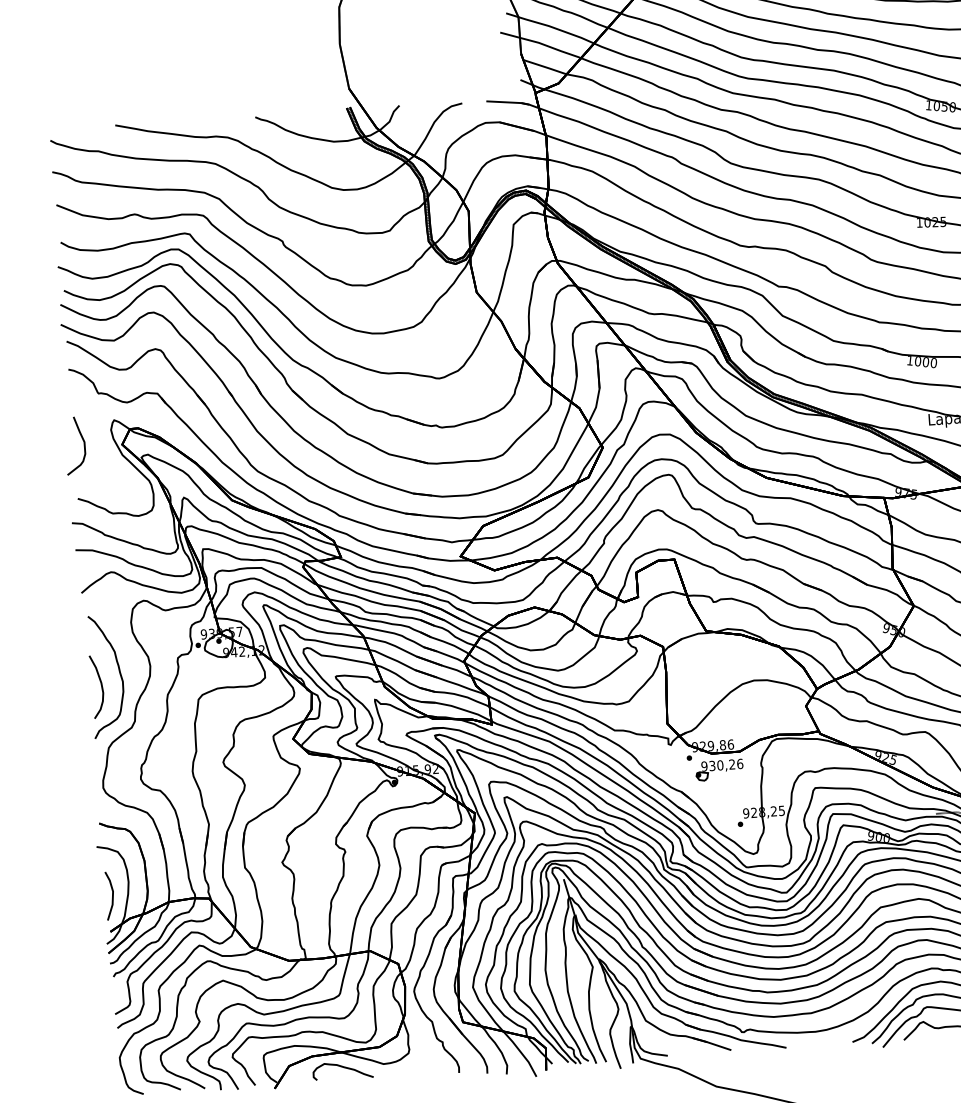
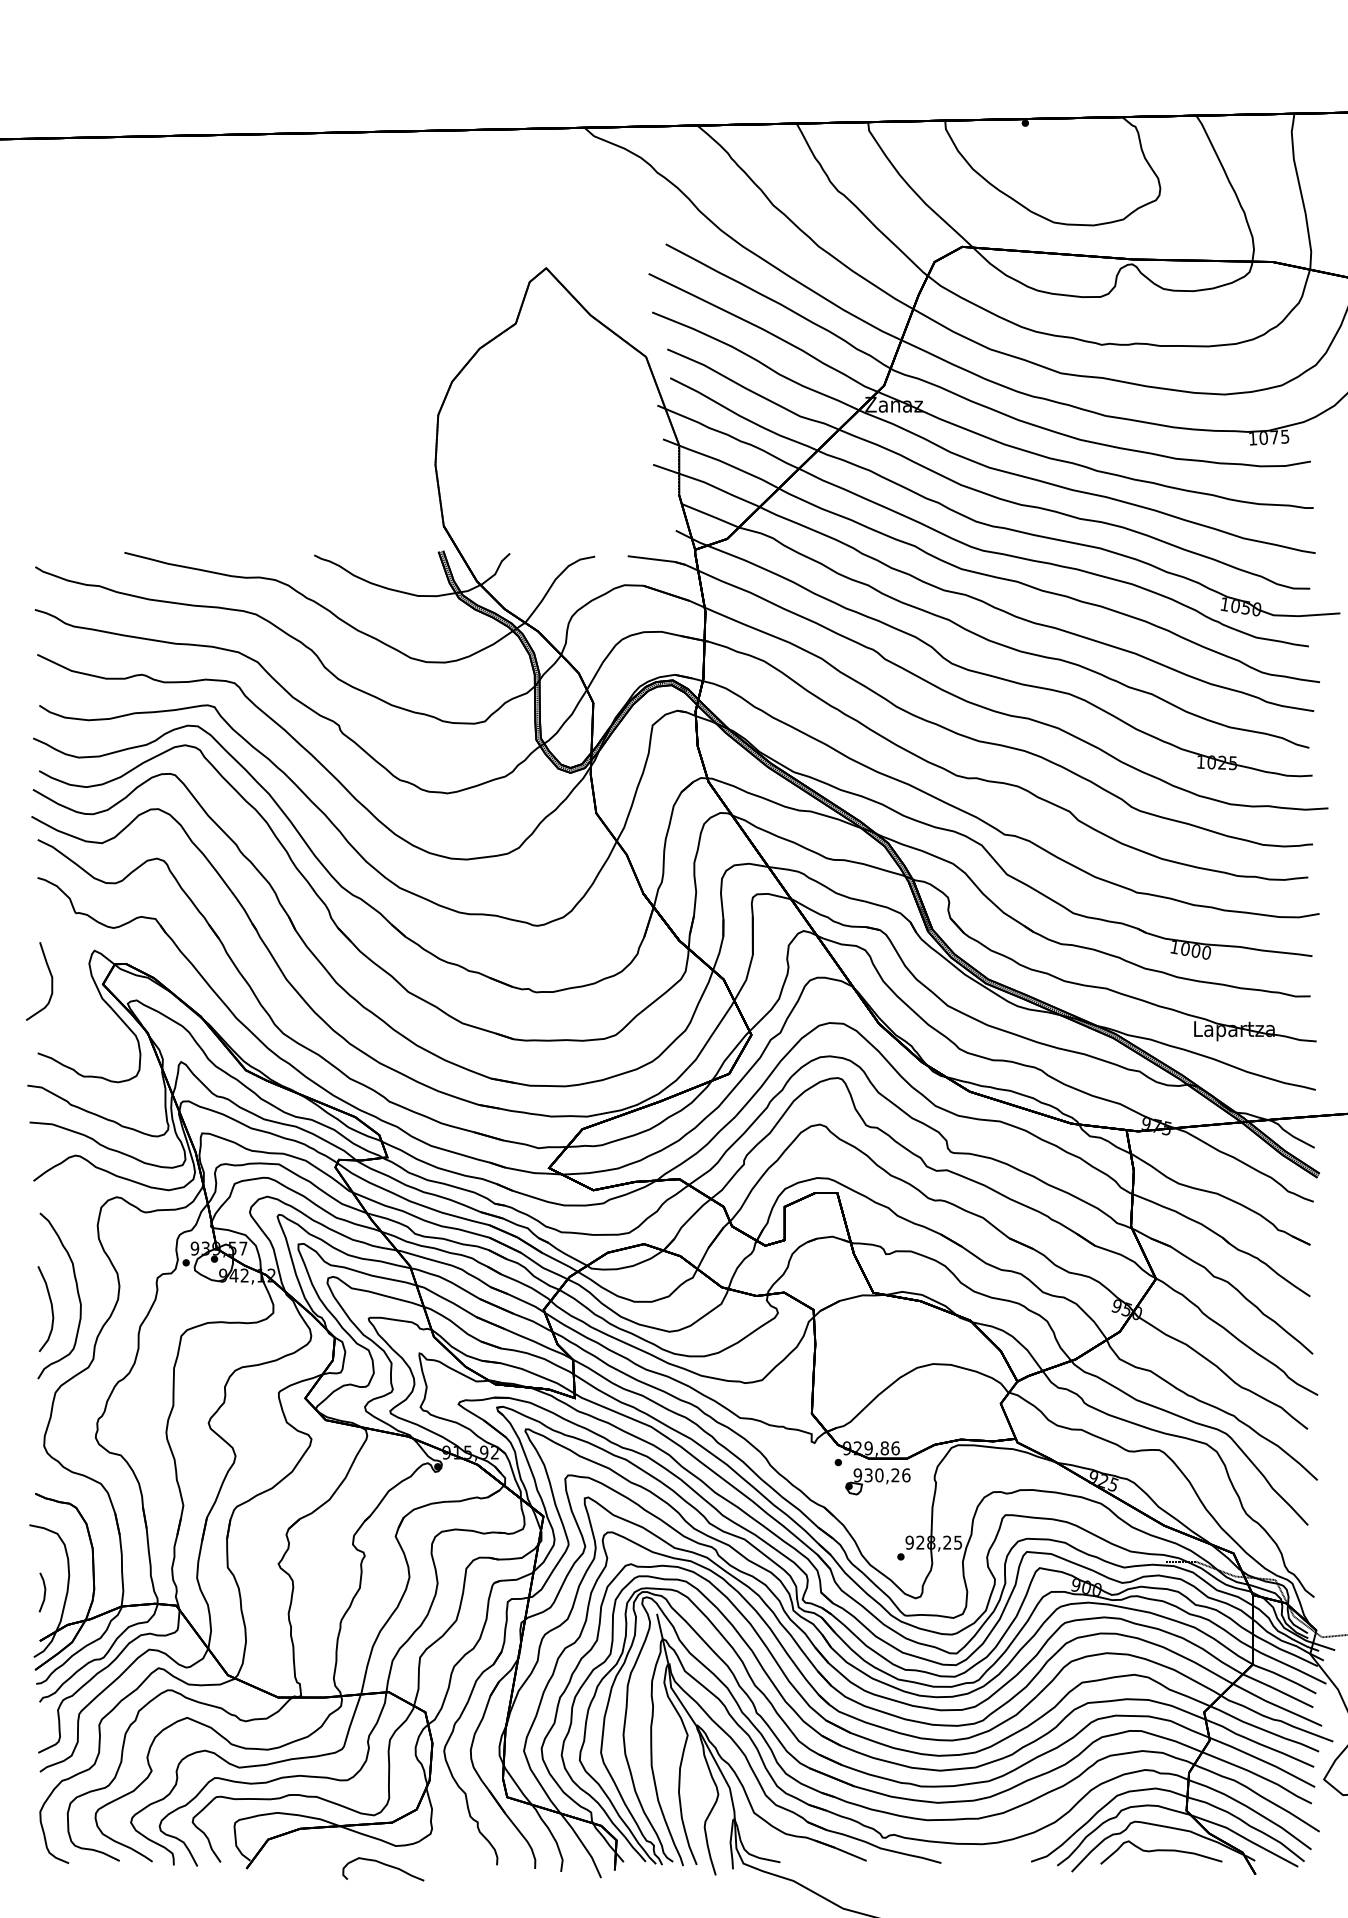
part: (109, 895) -> (42, 1592), size x0.6
curve: (343, 1068) -> (384, 1865), moved

